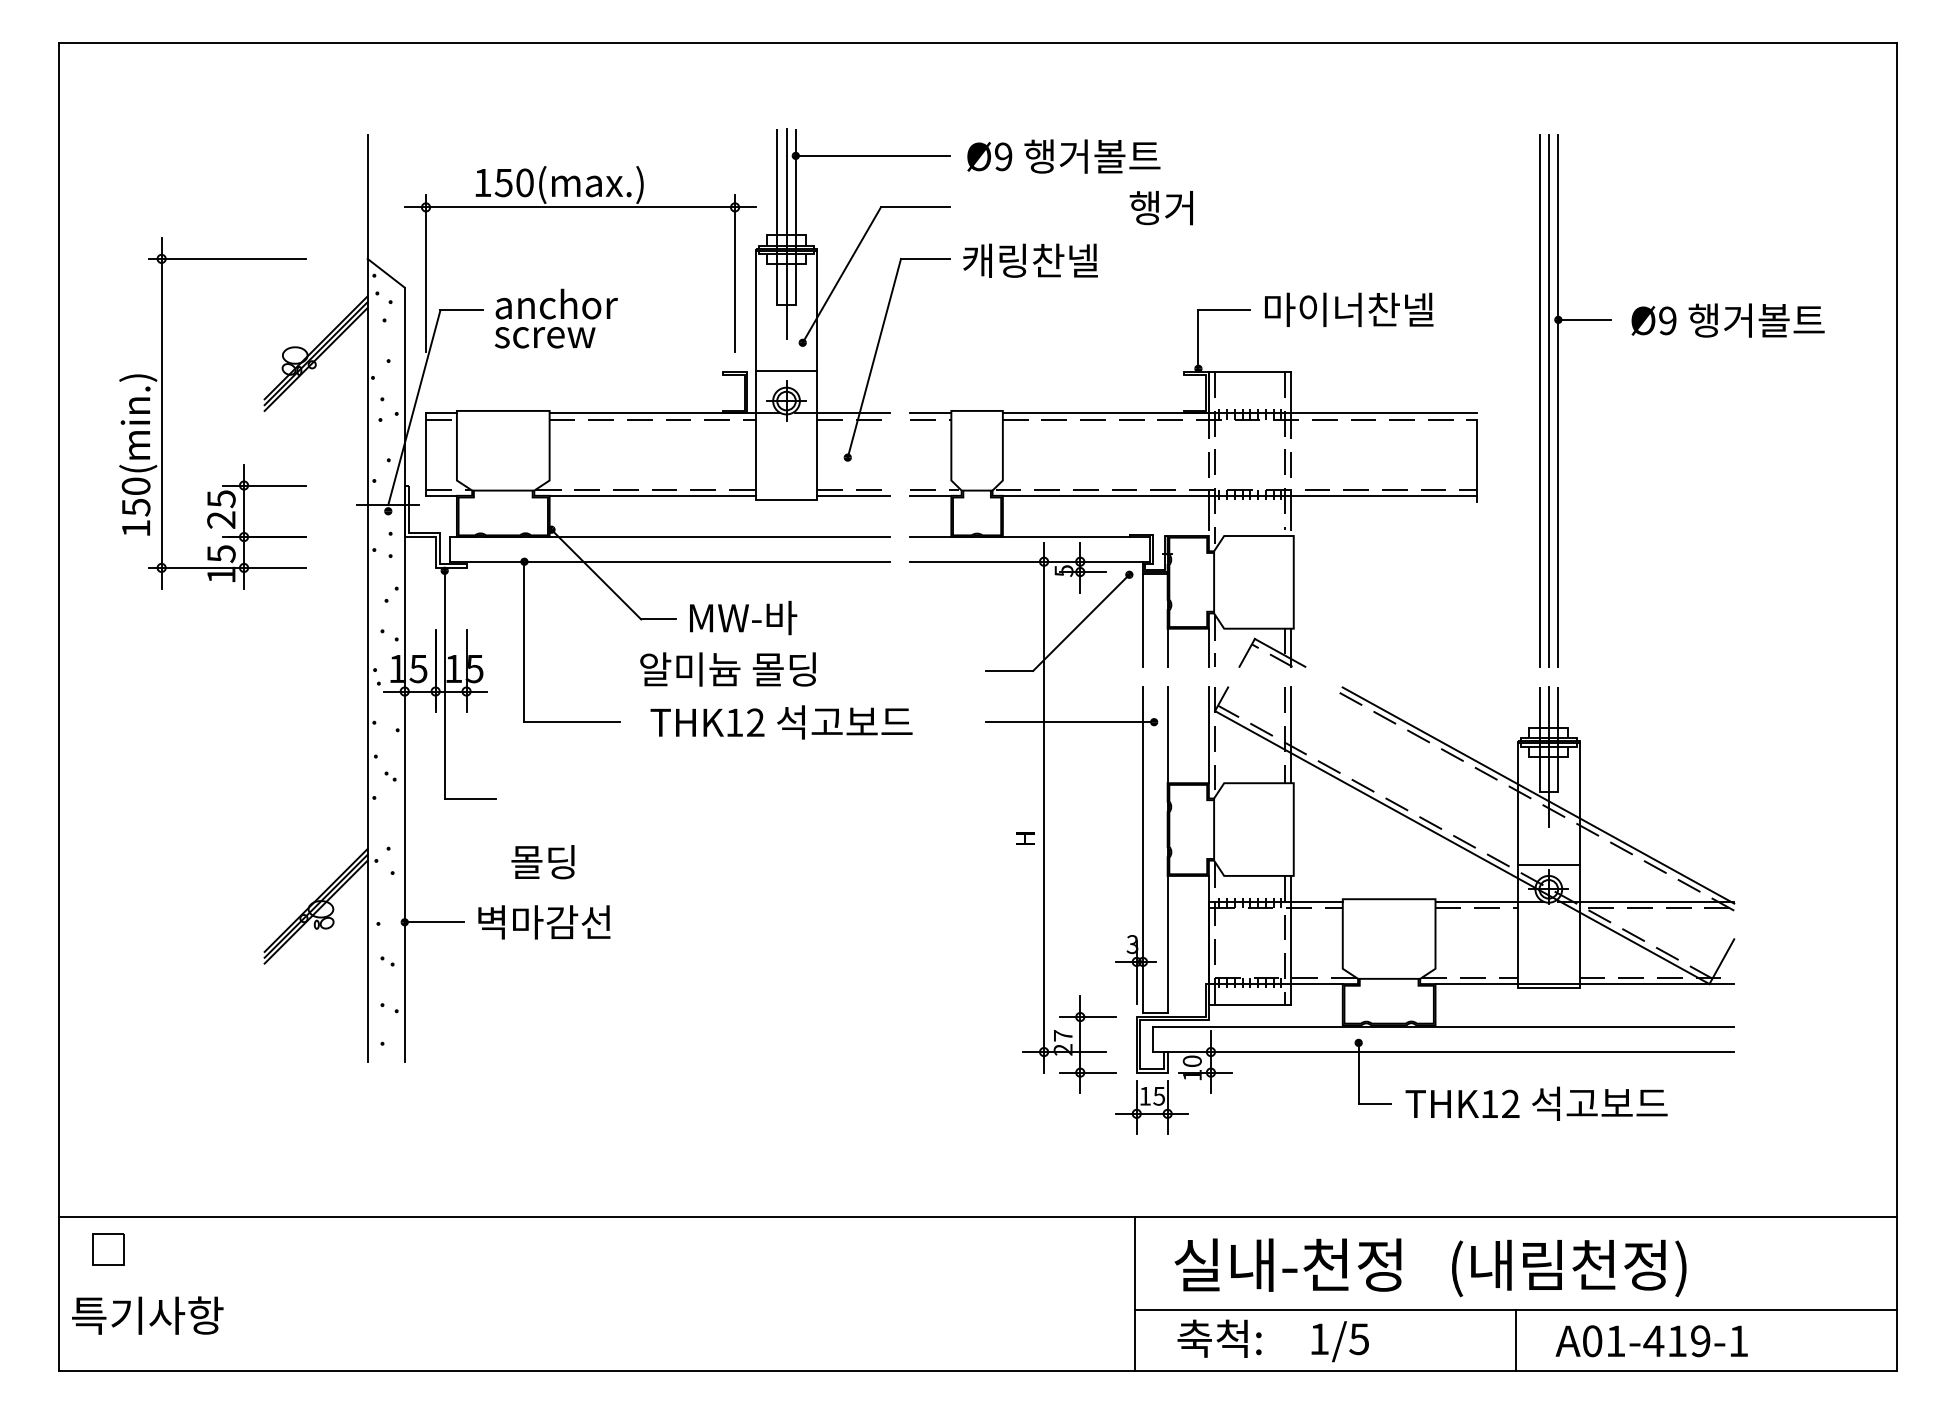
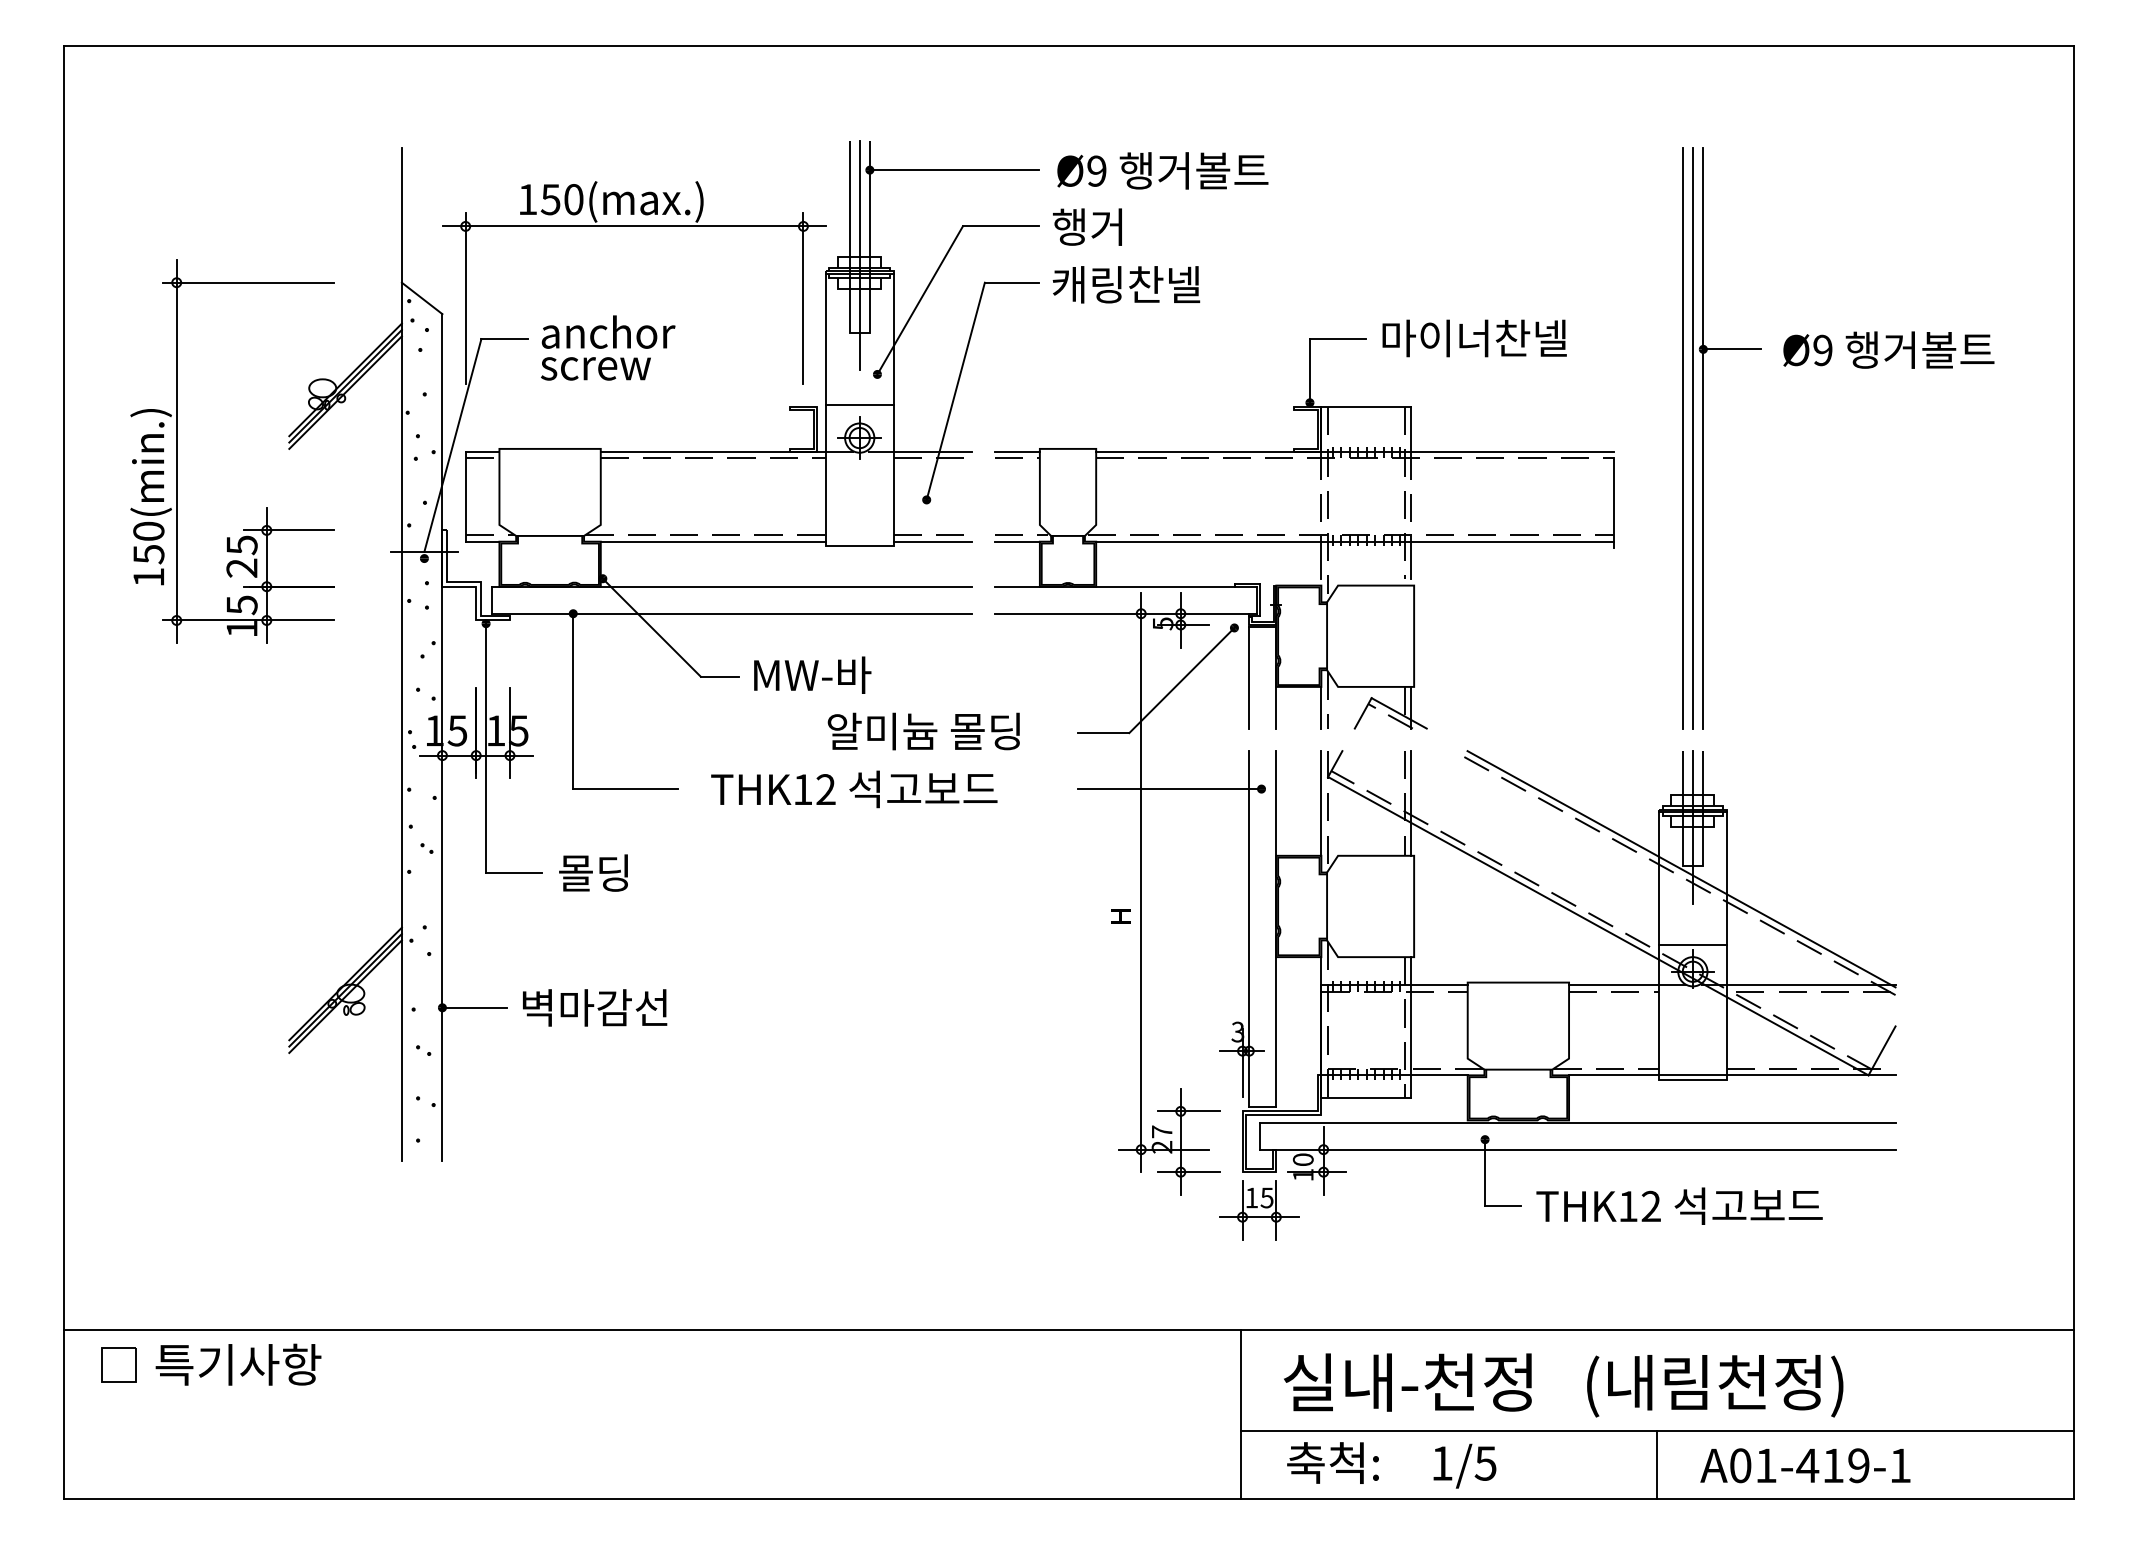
text: (1161, 207) -> (1087, 226), moved
text: (727, 669) -> (923, 731), moved
text: (542, 861) -> (593, 872), moved
text: (147, 1315) -> (238, 1364), moved

